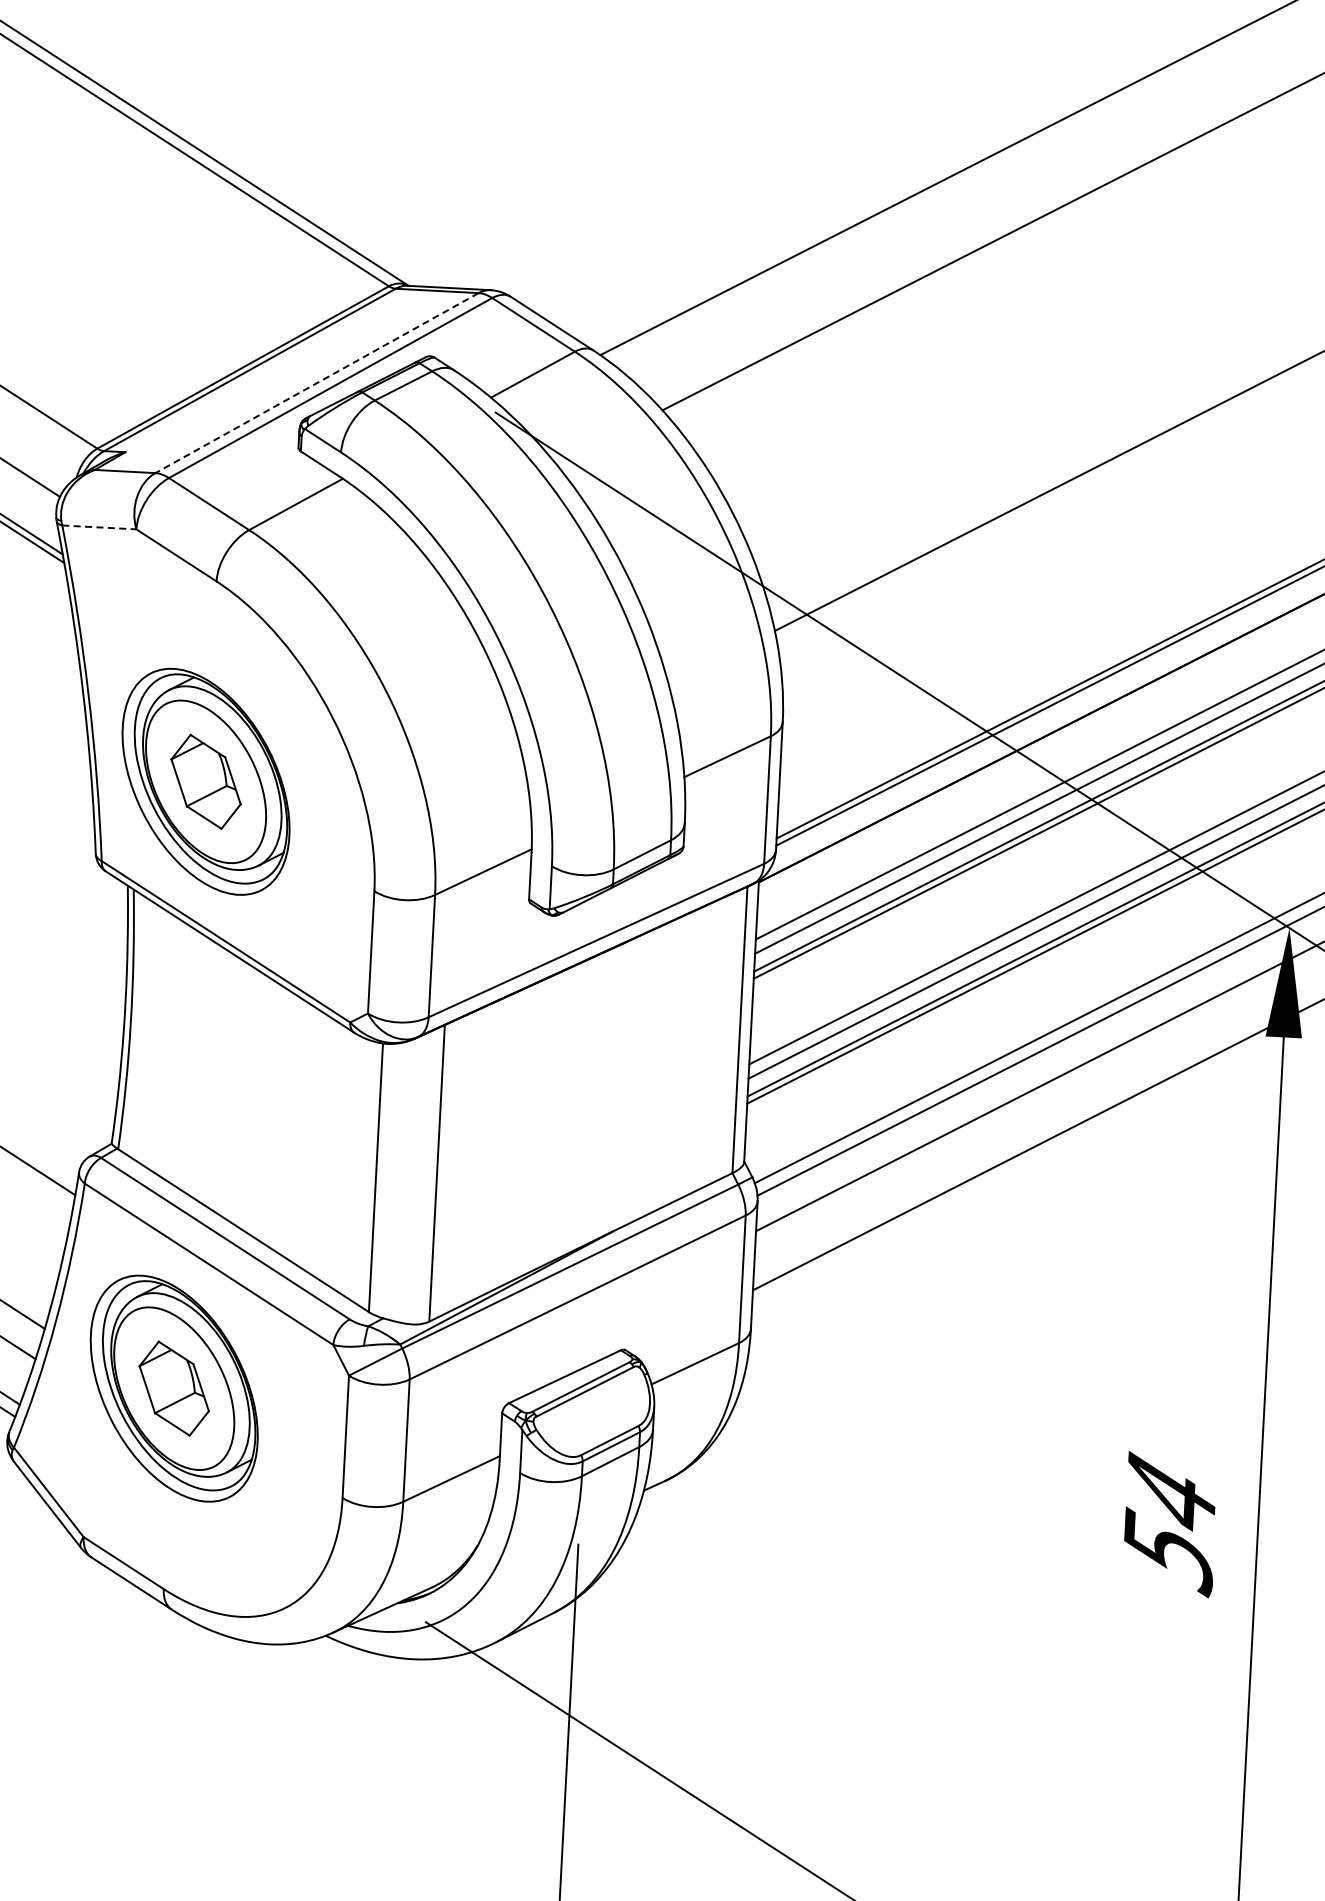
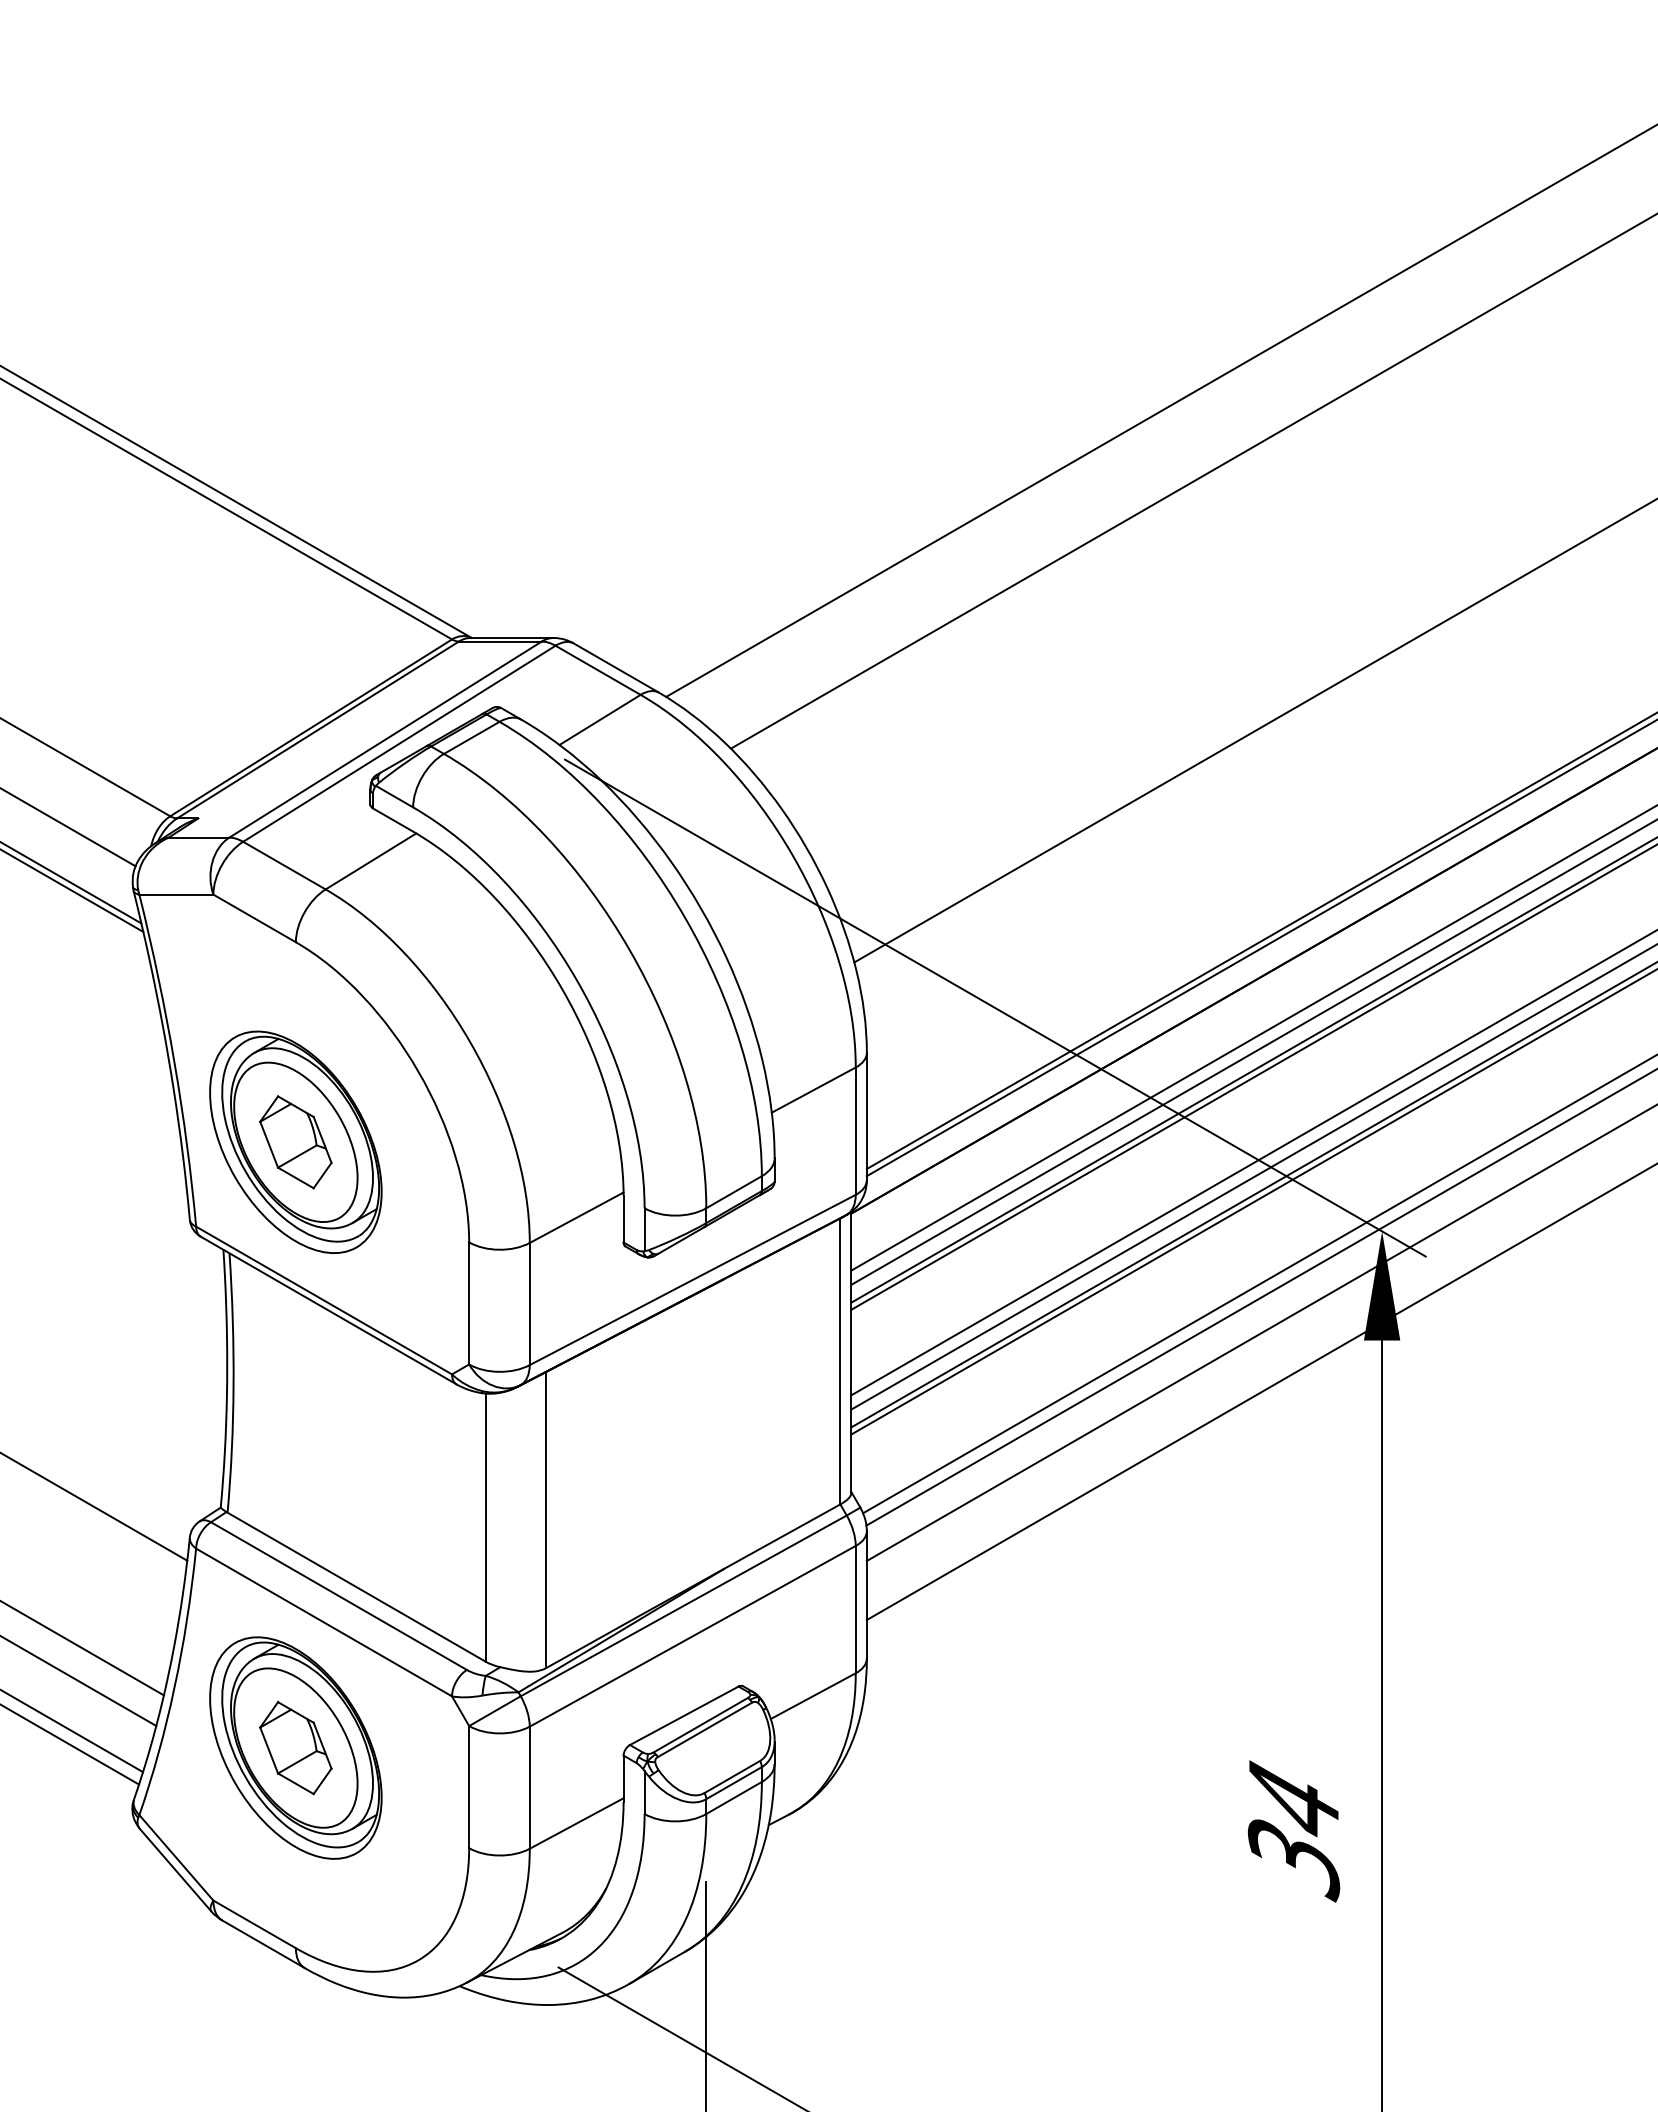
line: (316, 383) -> (385, 739), dashed -> solid
line: (99, 527) -> (176, 894), dashed -> solid
text: (1167, 1551) -> (1293, 1858), 54 -> 34

